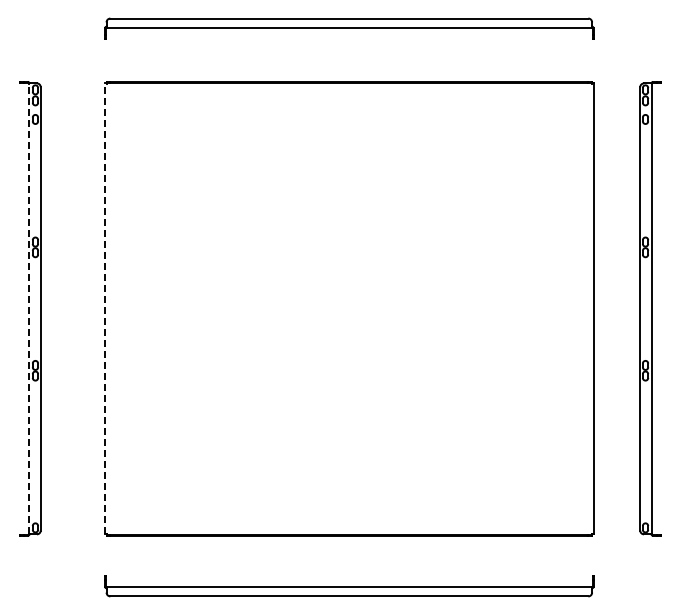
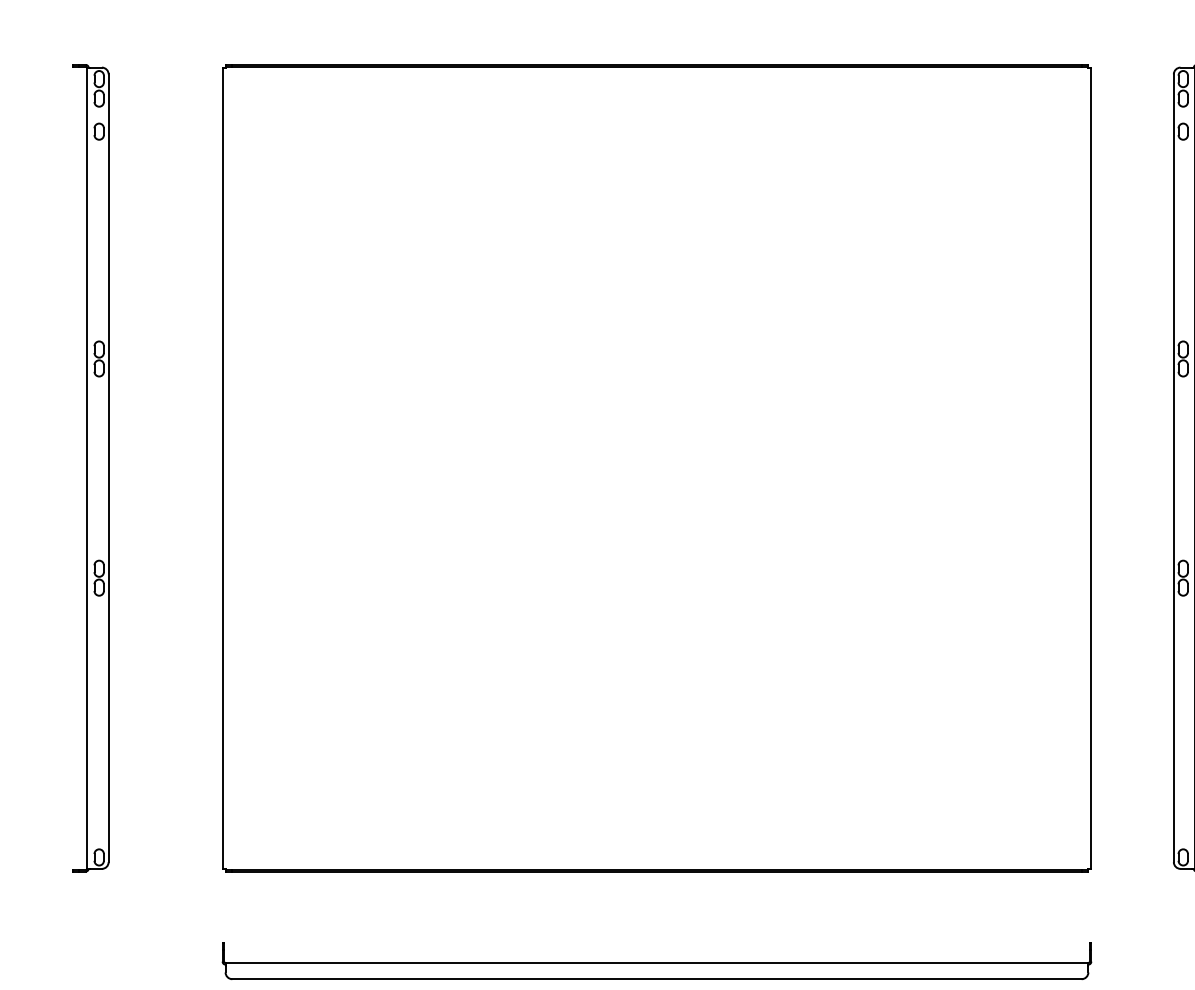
line: (28, 308) -> (86, 467), dashed -> solid
line: (104, 308) -> (221, 467), dashed -> solid

